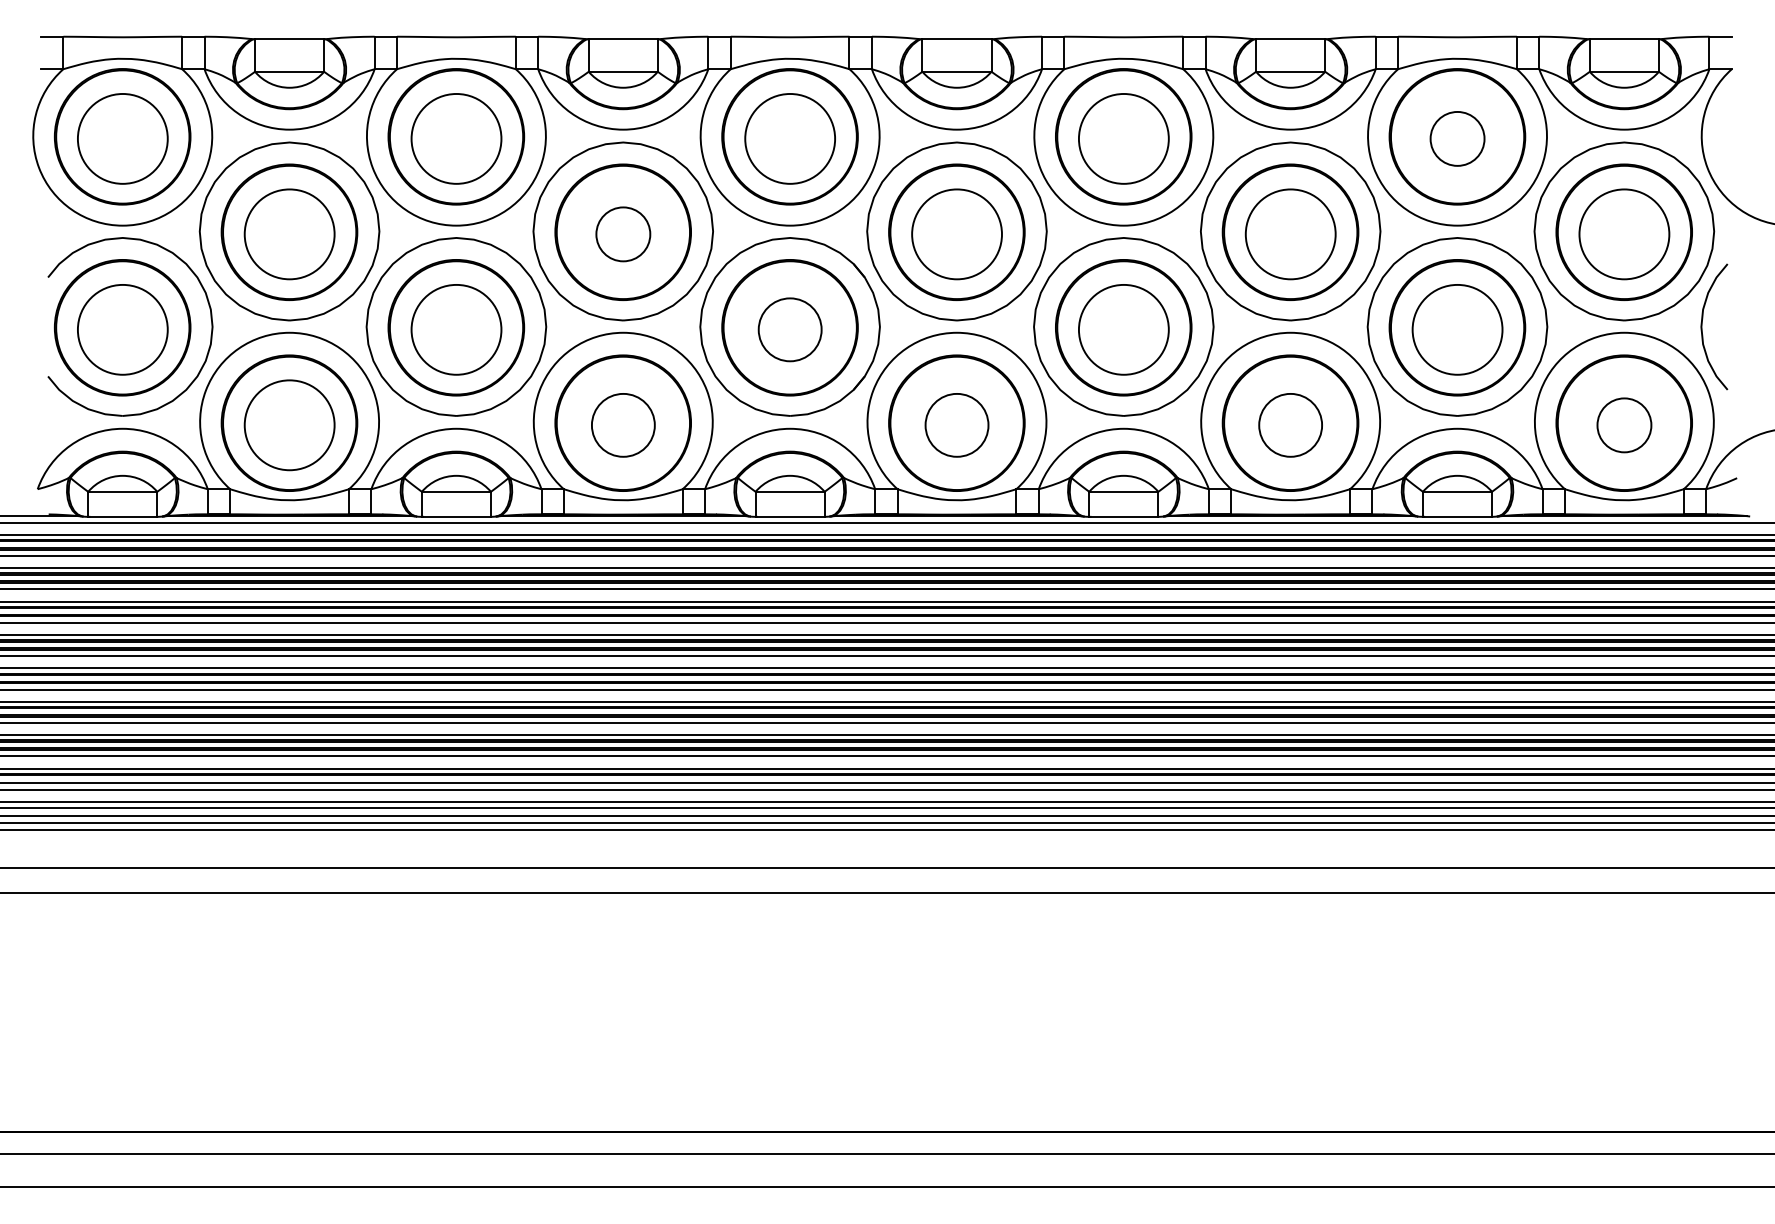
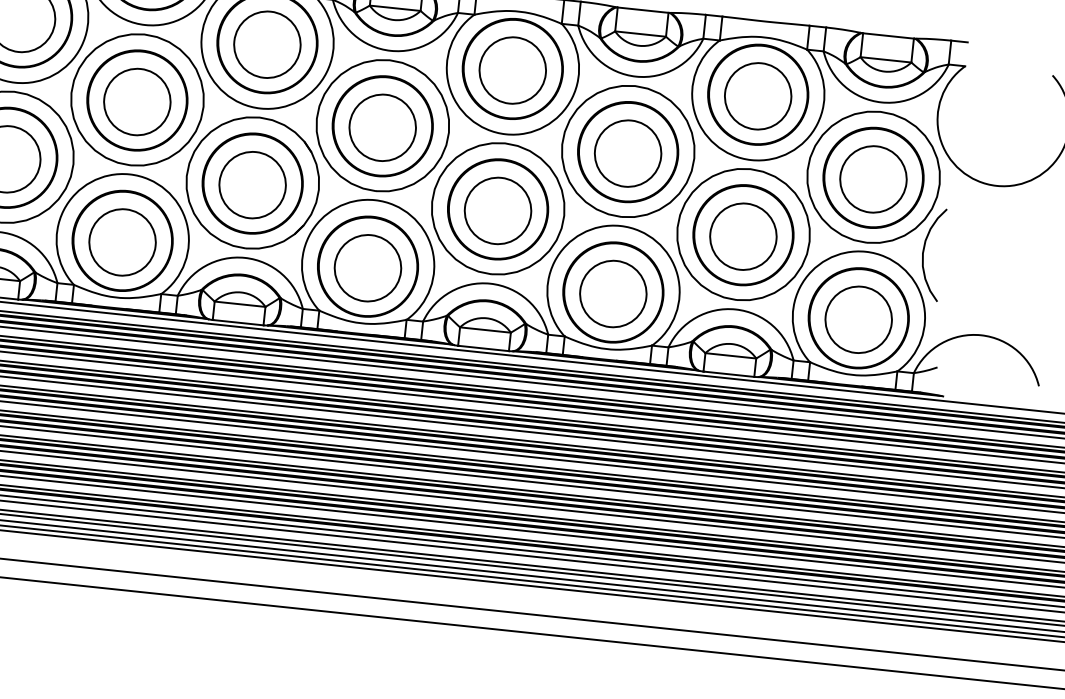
circle: (1457, 138) -> (758, 96), size x1.67
circle: (623, 234) -> (137, 102), size x1.67
circle: (790, 329) -> (252, 184), size x1.43
circle: (623, 425) -> (122, 242), size x1.43
circle: (956, 425) -> (367, 268), size x1.43
circle: (1290, 425) -> (613, 294), size x1.43
circle: (1624, 425) -> (858, 319), size x1.67

